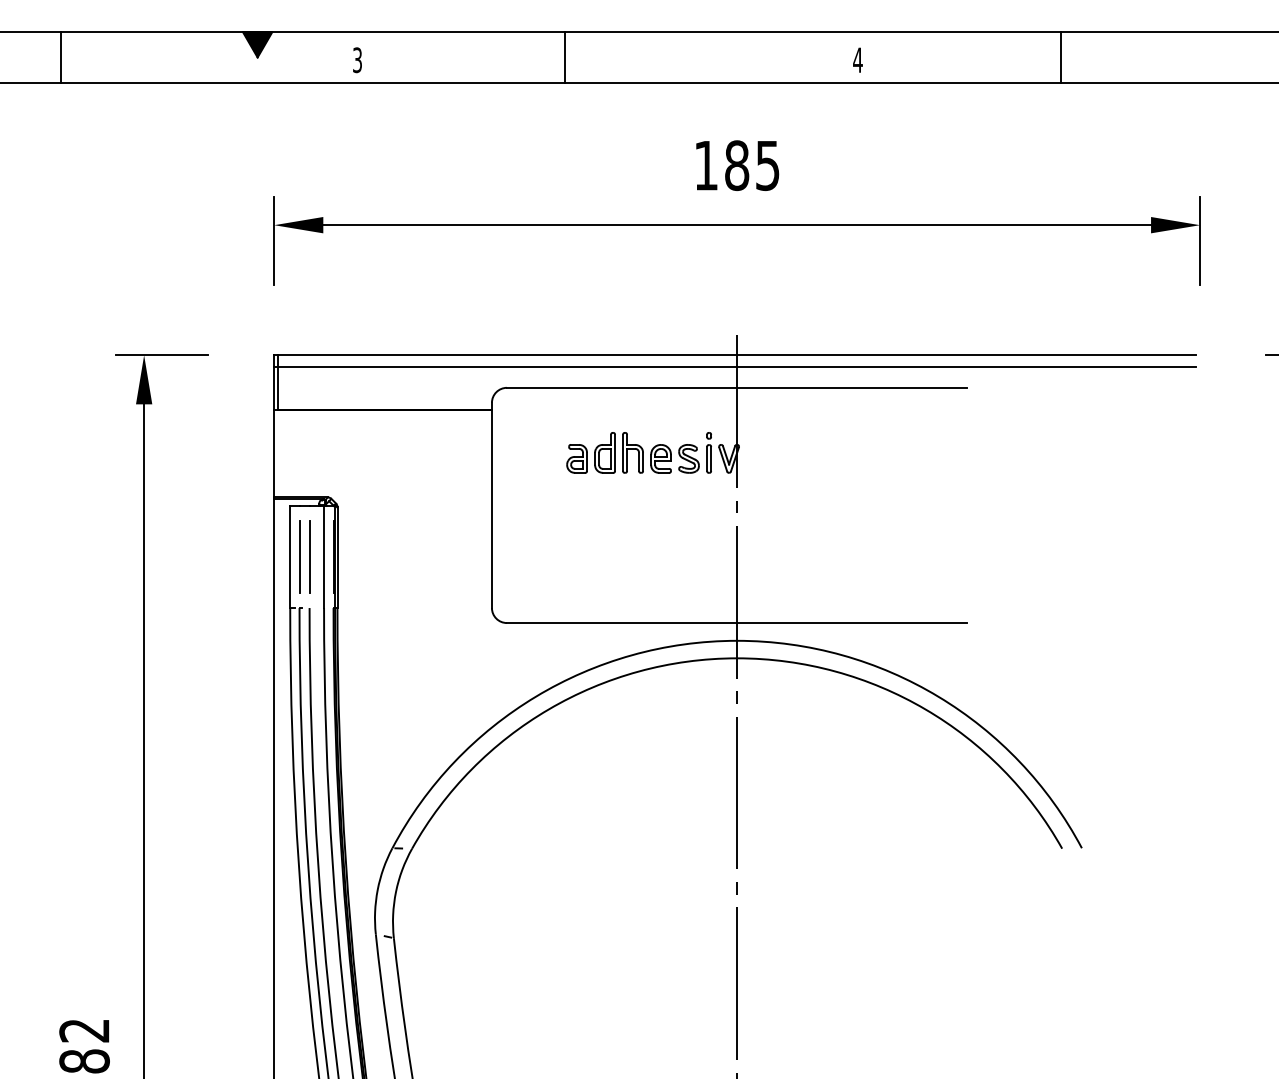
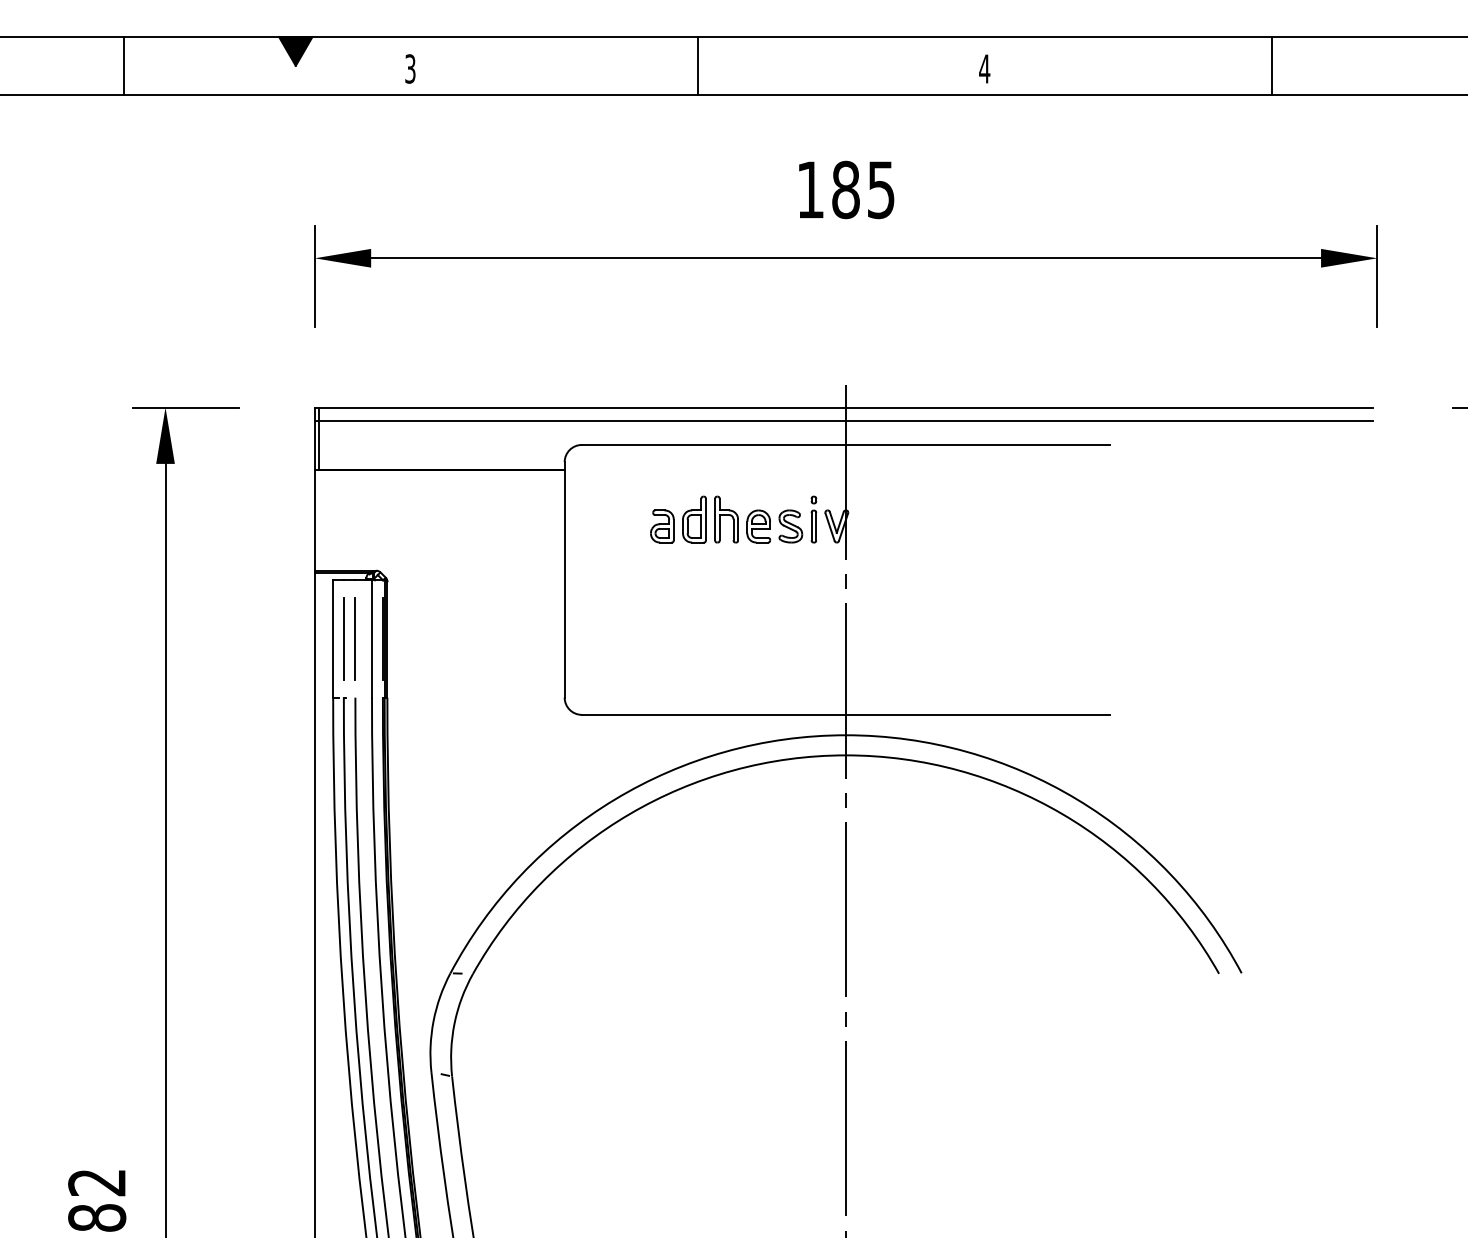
line: (60, 57) -> (123, 65), moved
line: (564, 57) -> (697, 65), moved
line: (1061, 57) -> (1272, 65), moved

